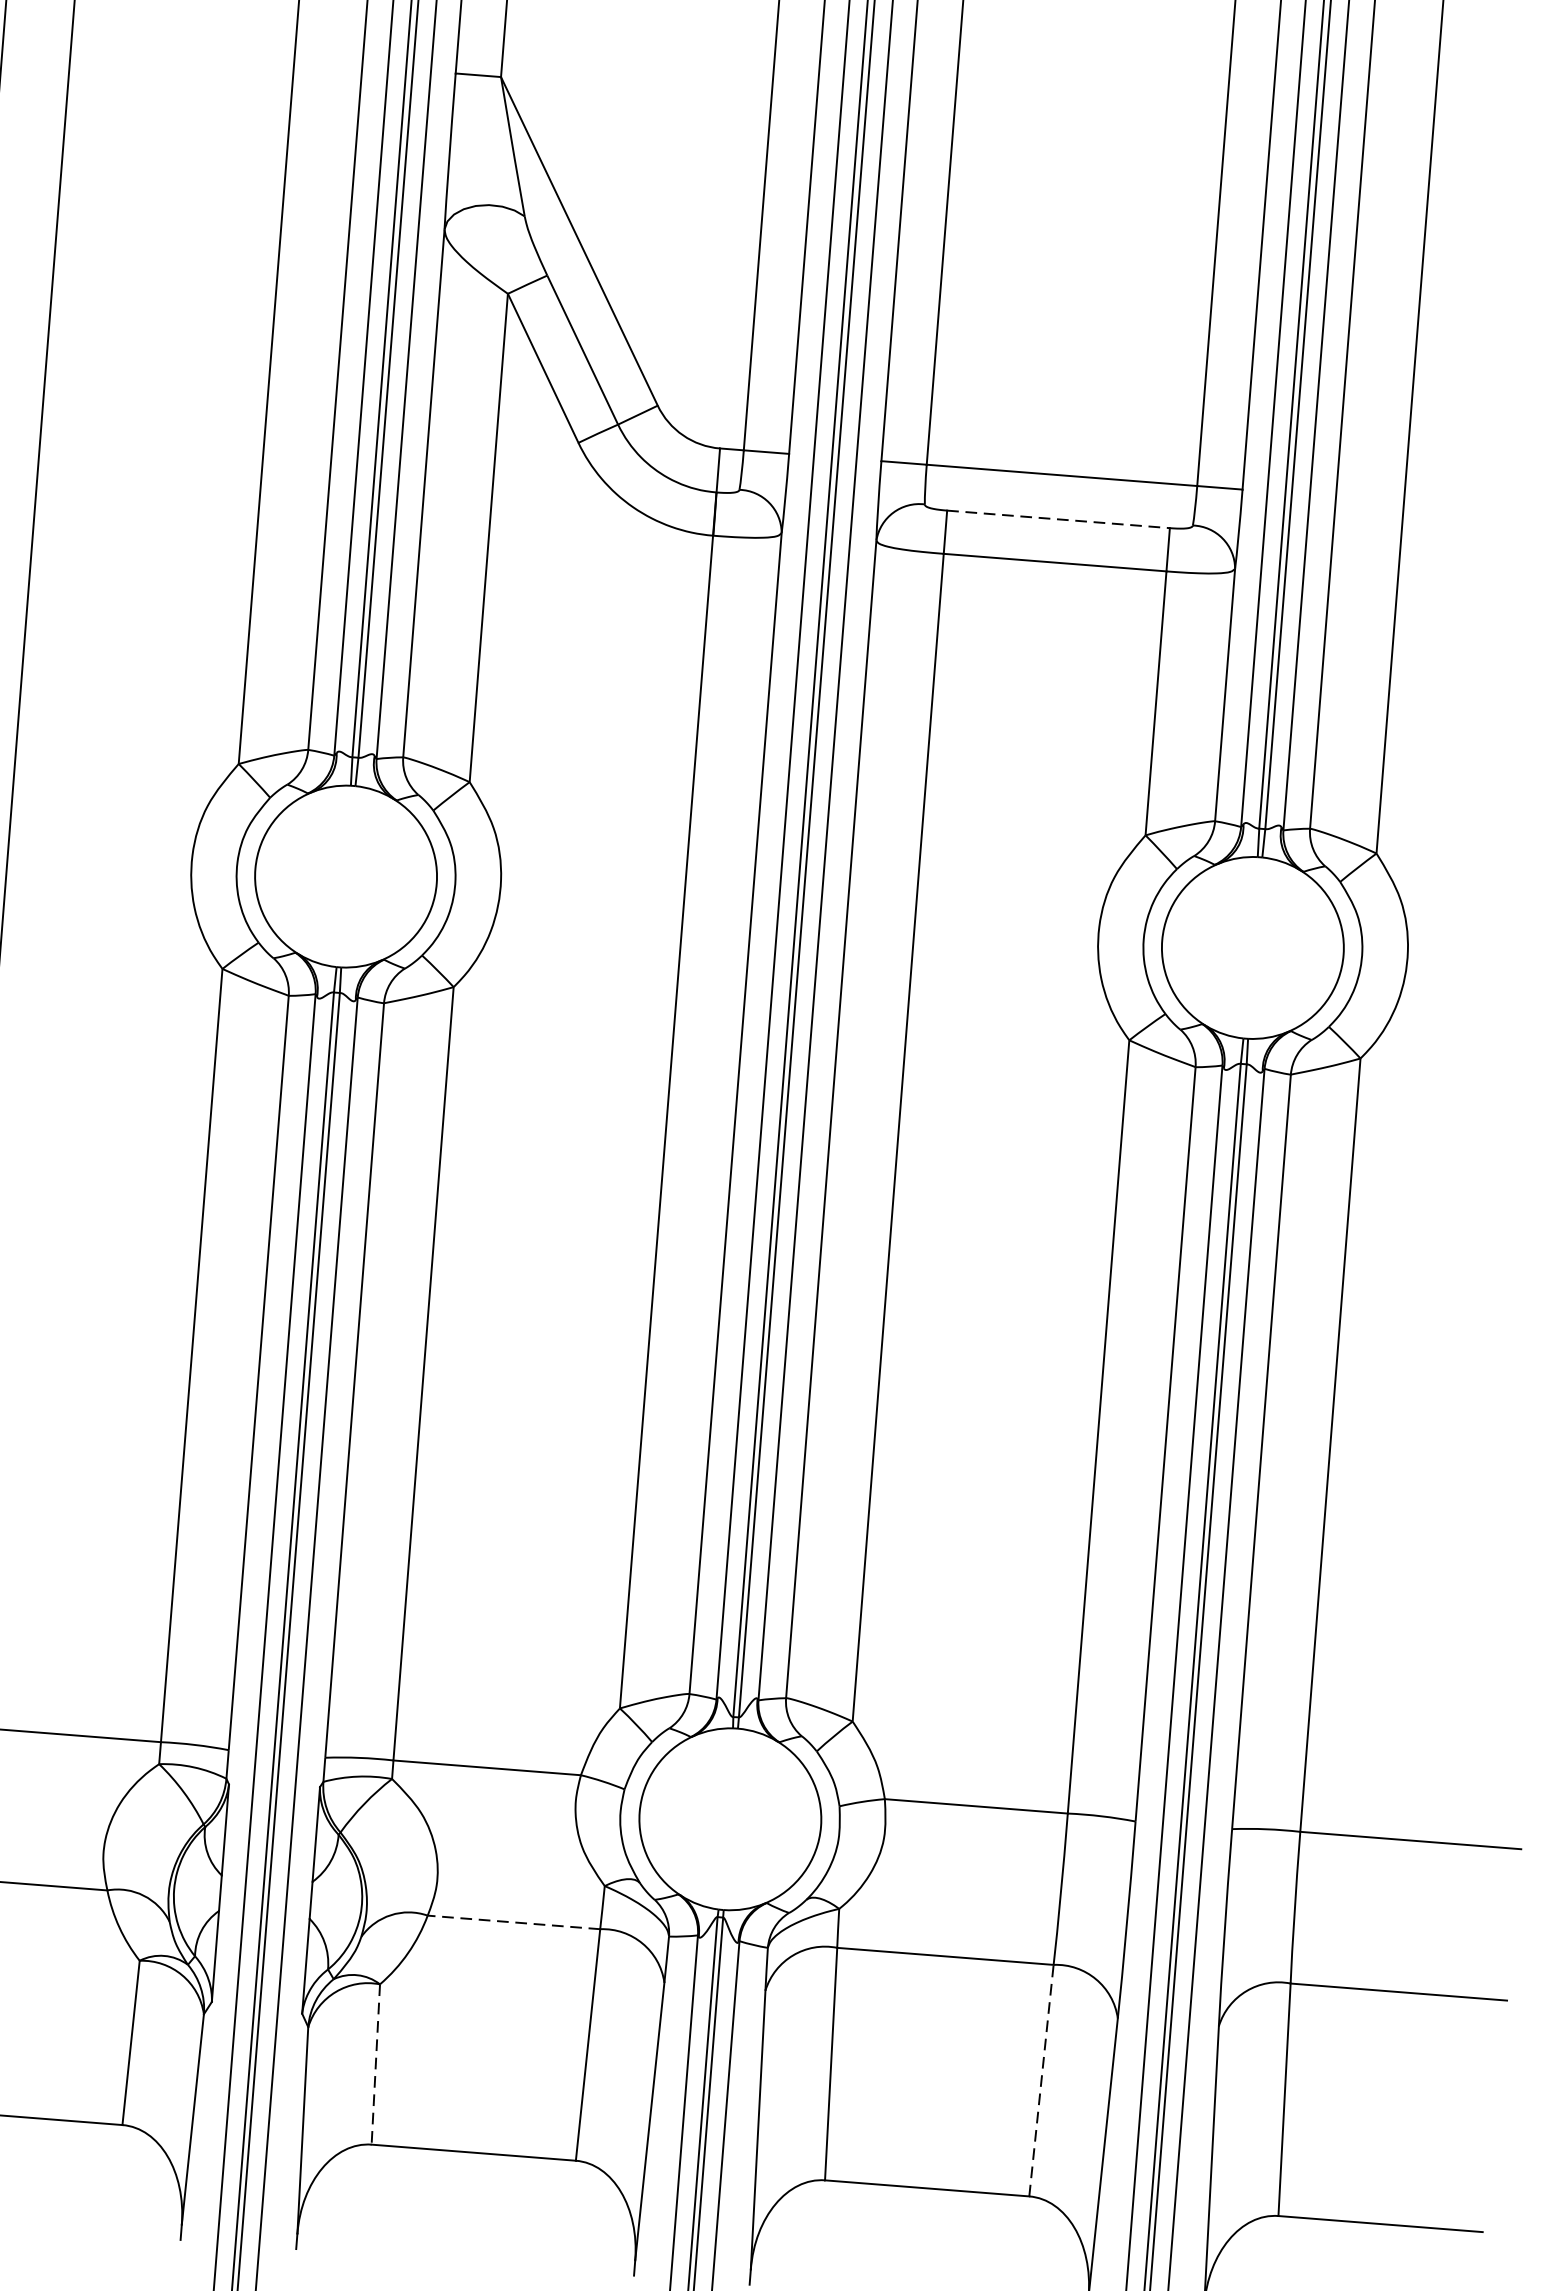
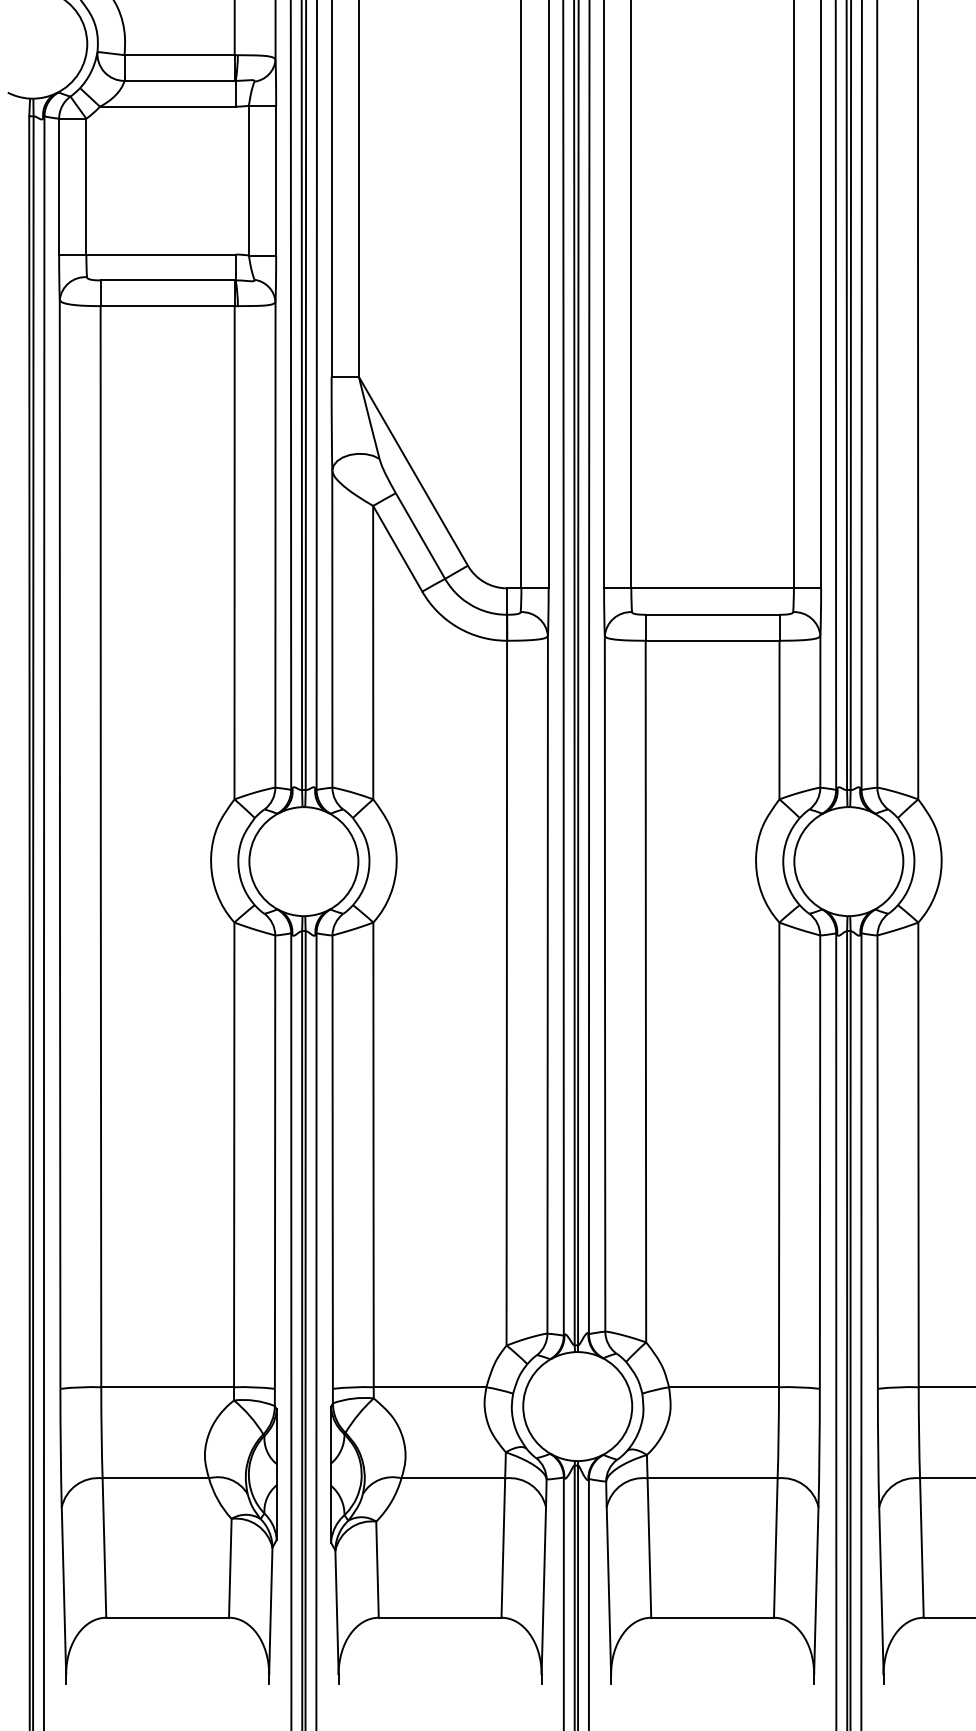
line: (1058, 518) -> (712, 614), dashed -> solid
line: (514, 1922) -> (453, 1478), dashed -> solid
line: (375, 2065) -> (377, 1570), dashed -> solid
line: (1040, 2081) -> (775, 1548), dashed -> solid

